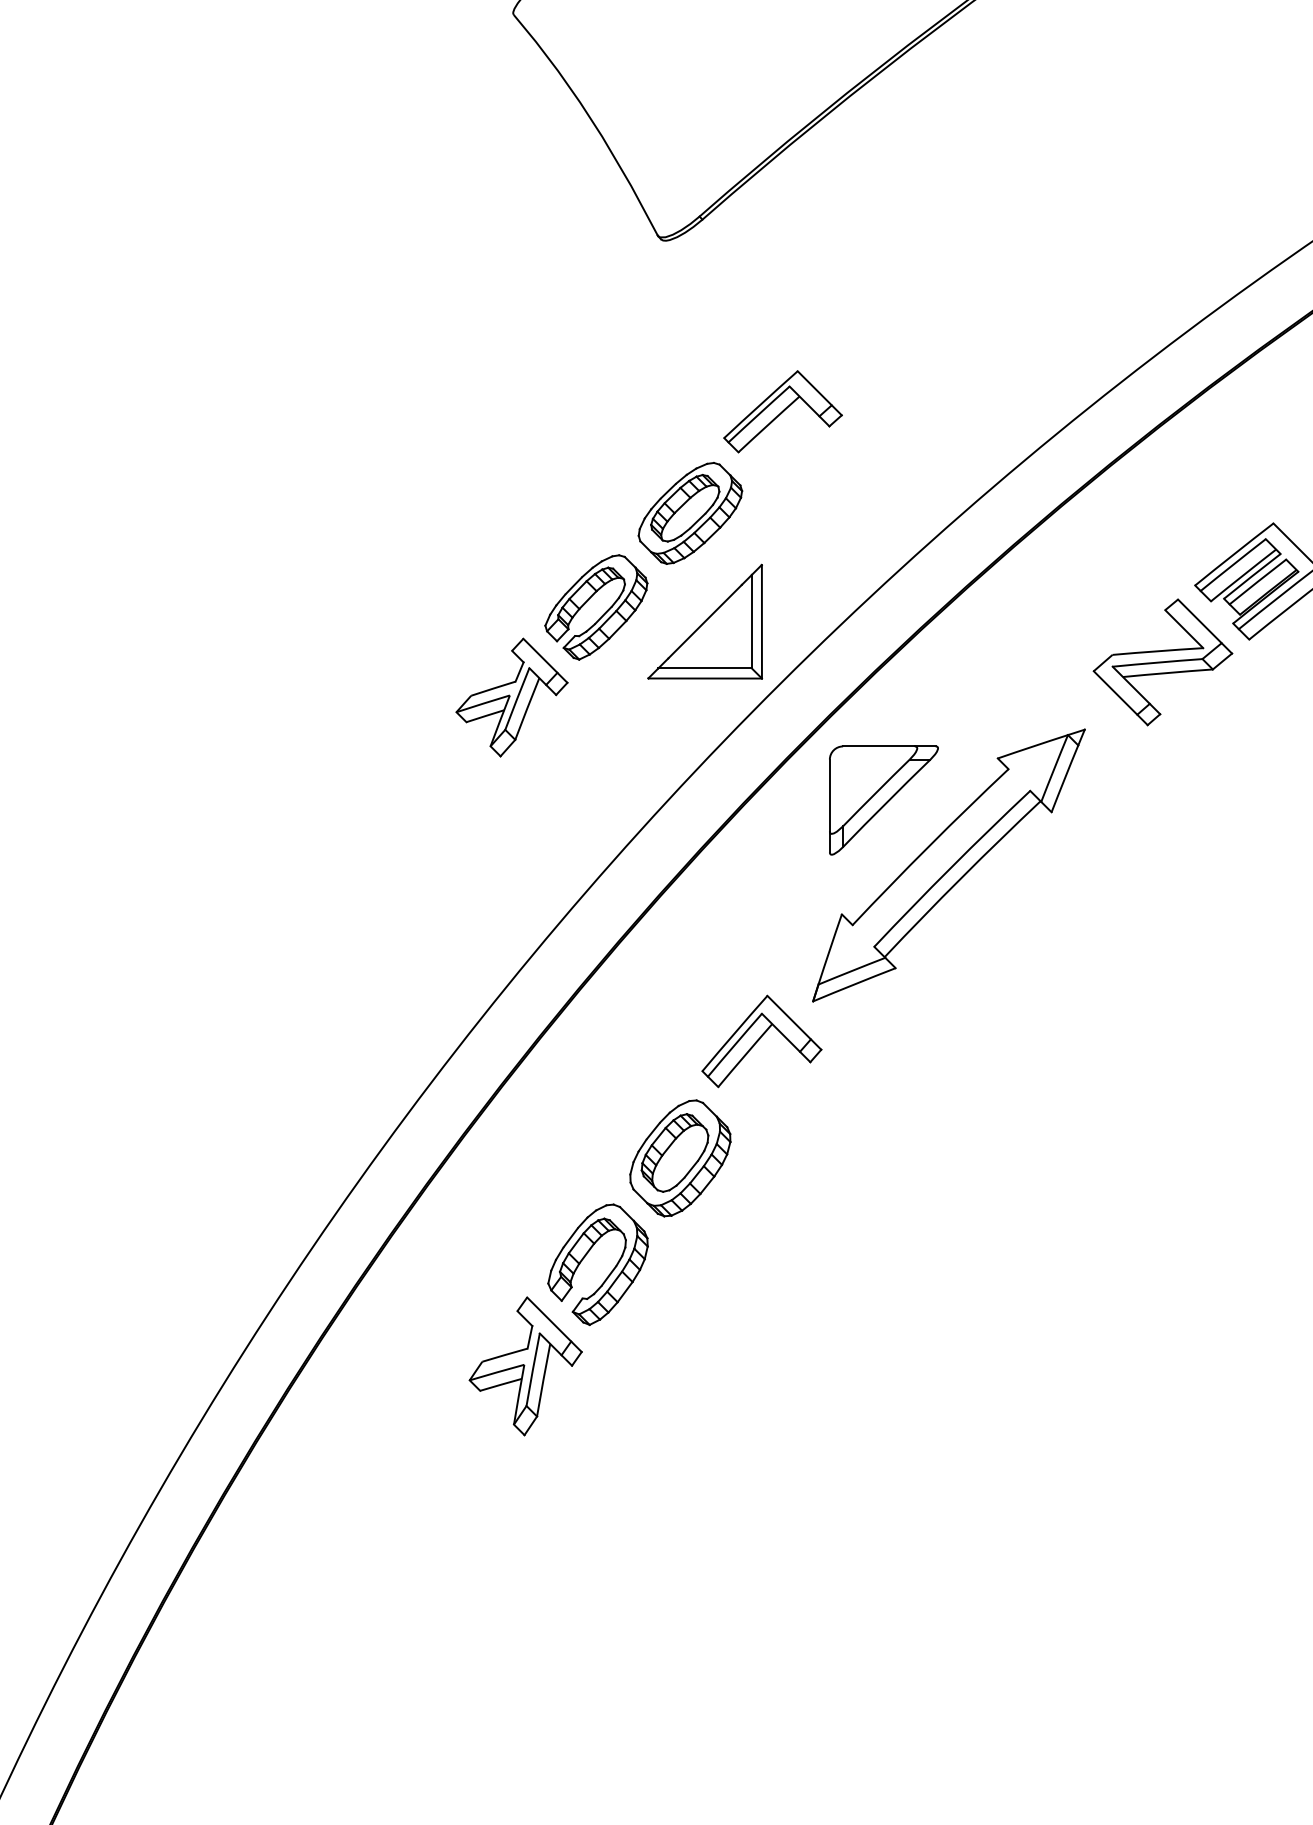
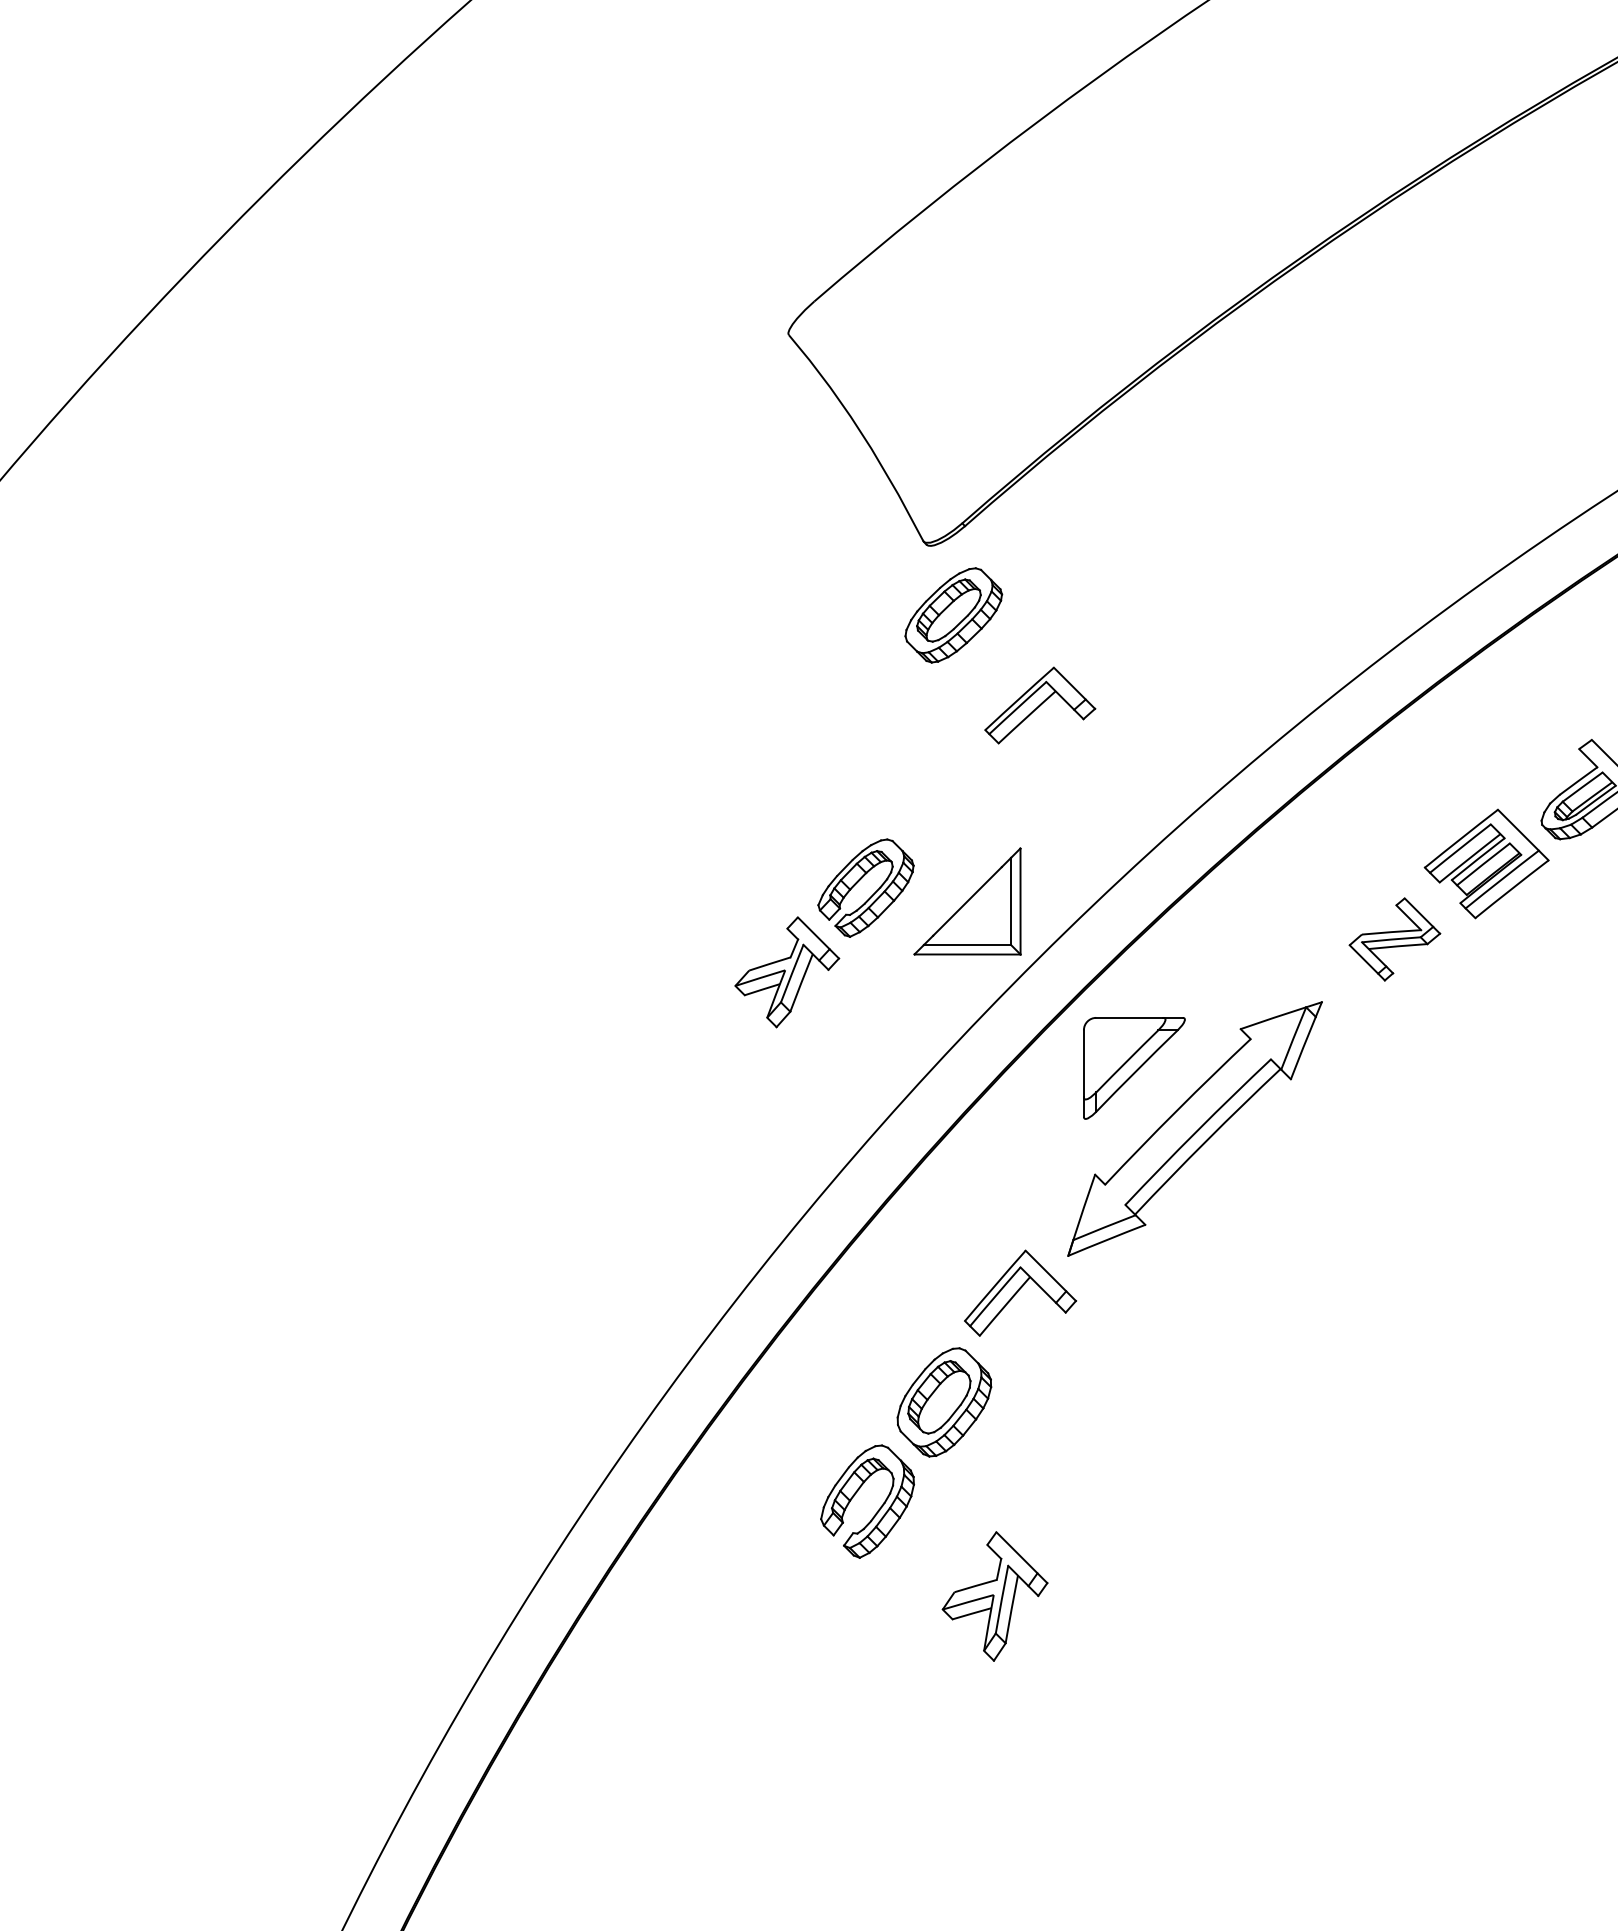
part: (690, 513) -> (953, 615), moved
part: (1162, 662) -> (1394, 939), size x0.7
part: (525, 1366) -> (994, 1596), moved

